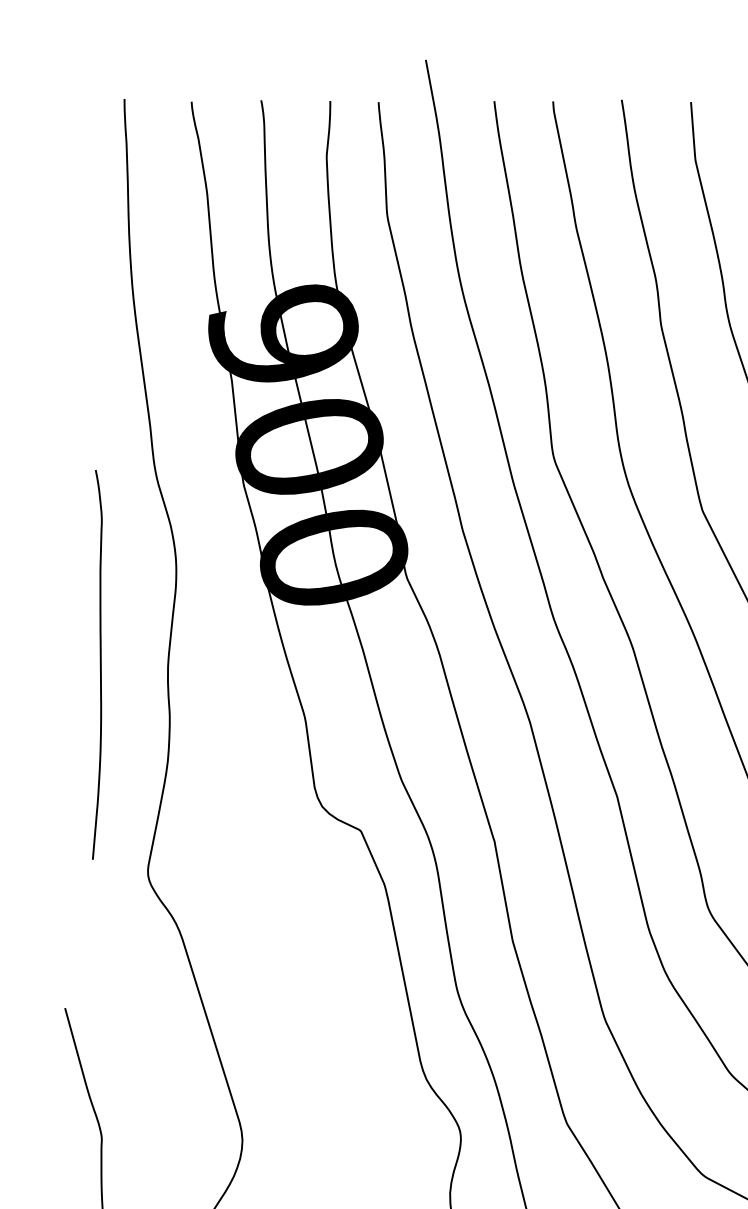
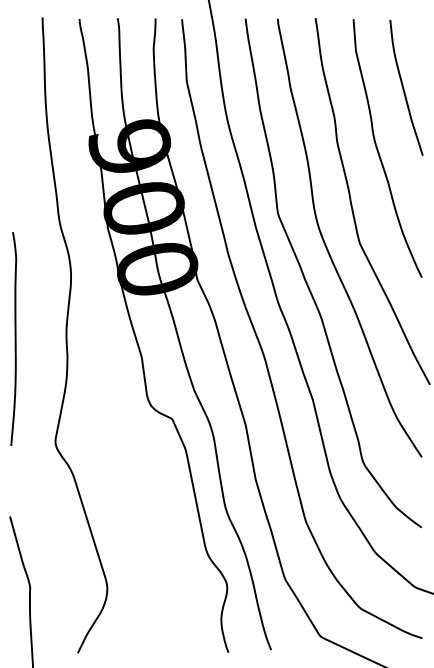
curve: (98, 663) -> (14, 338), moved

